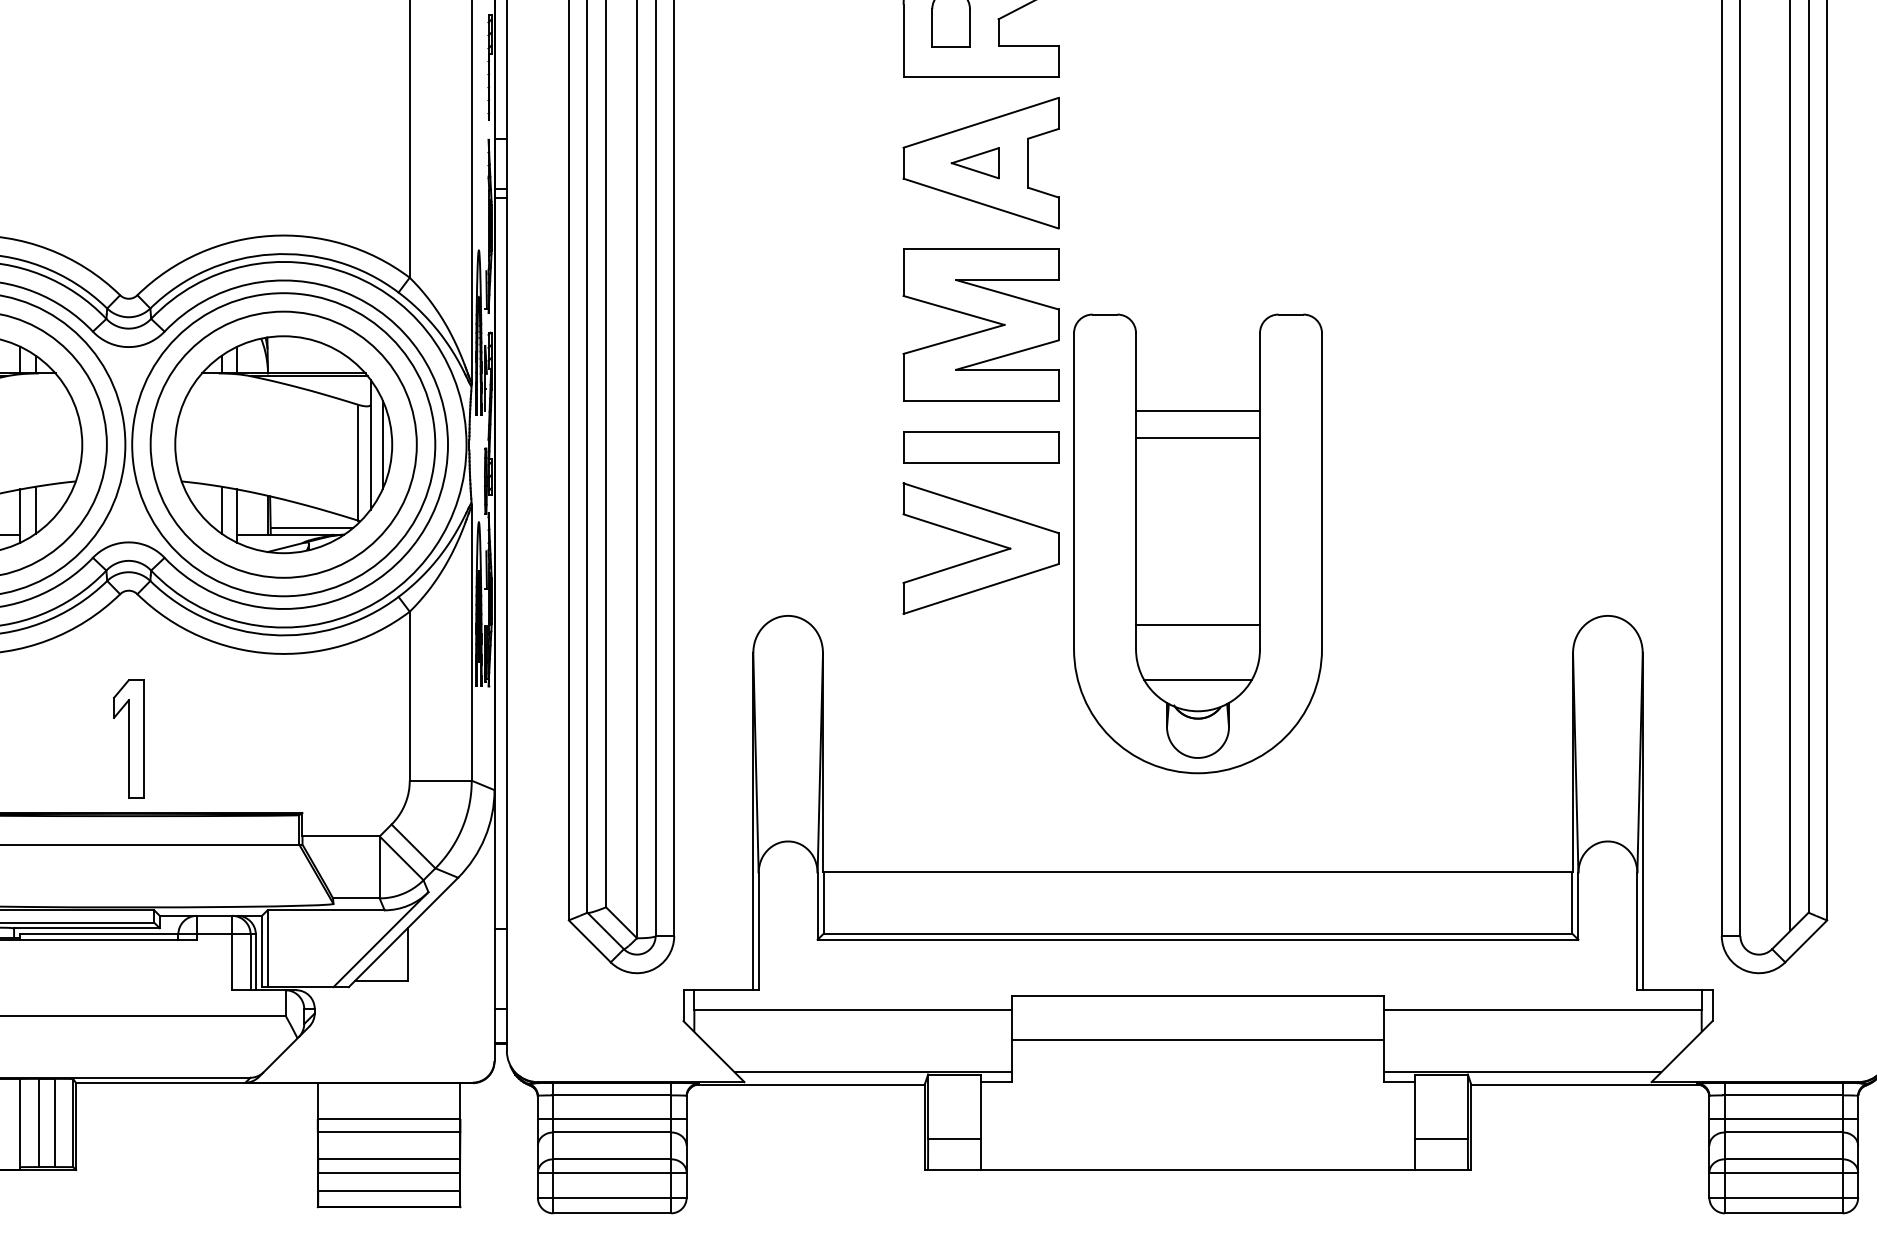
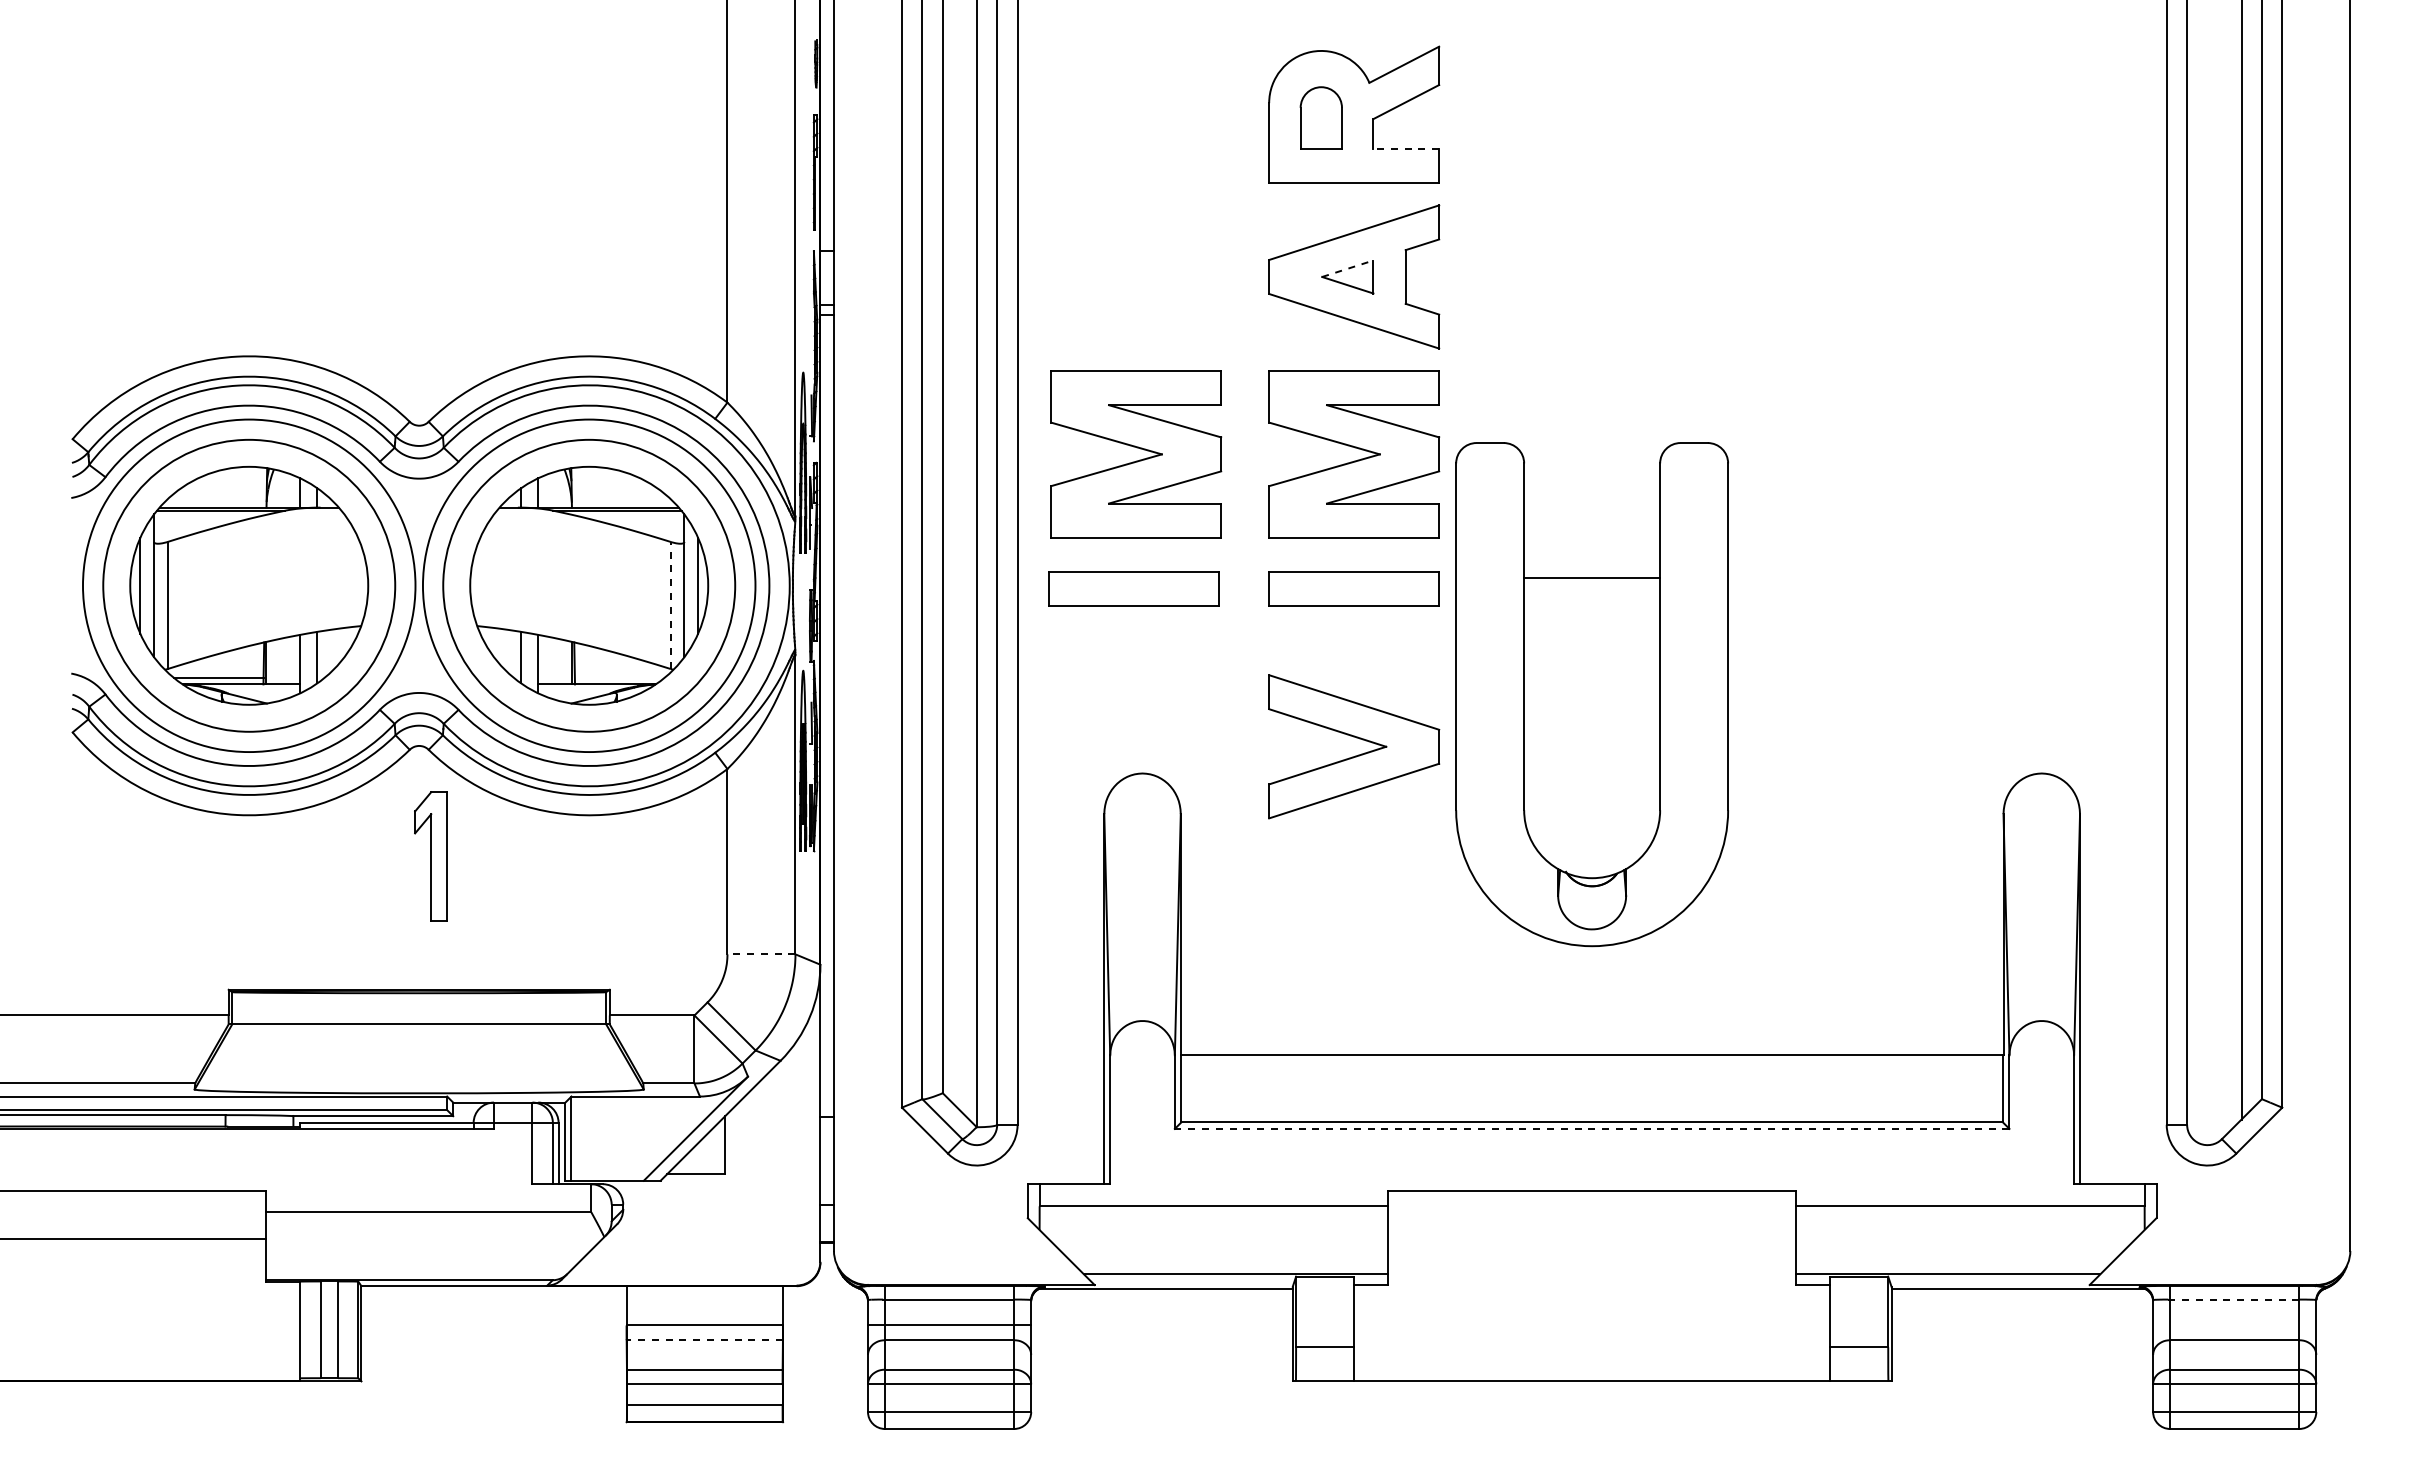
line: (1028, 46) -> (1406, 148), solid -> dashed
line: (974, 155) -> (1347, 268), solid -> dashed
part: (782, 325) -> (1136, 454), added
line: (1198, 411) -> (1592, 549), removed
part: (779, 447) -> (1133, 588), added
line: (357, 462) -> (670, 605), solid -> dashed
line: (311, 528) -> (619, 677), removed
part: (983, 541) -> (1356, 738), moved
line: (1198, 624) -> (1592, 783), removed
line: (1198, 680) -> (1592, 844), removed
part: (128, 738) -> (430, 856), moved
line: (440, 780) -> (761, 954), solid -> dashed
line: (1197, 939) -> (1591, 1128), solid -> dashed
line: (1198, 1039) -> (1592, 1238), removed
line: (1782, 1095) -> (2233, 1299), solid -> dashed
line: (1783, 1119) -> (2234, 1325), removed
line: (388, 1132) -> (704, 1340), solid -> dashed

